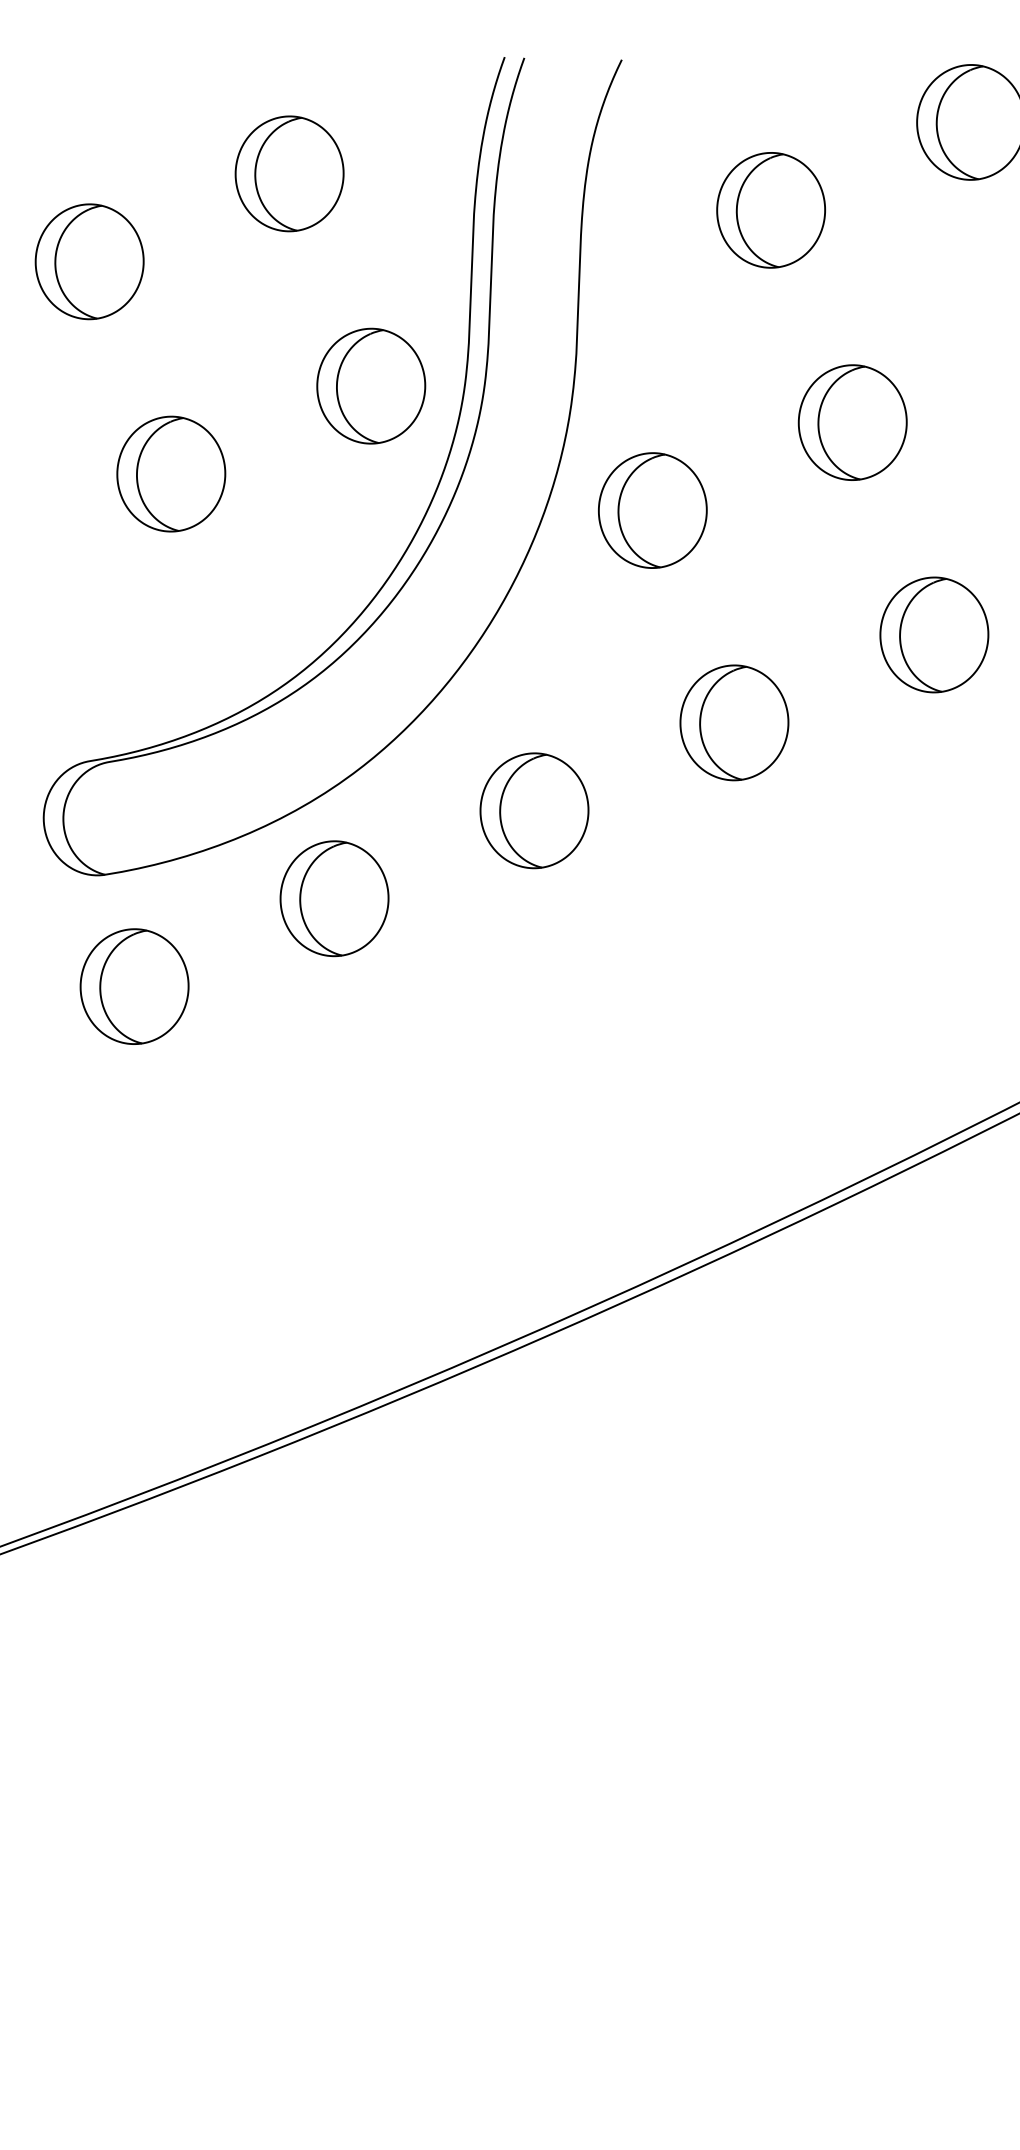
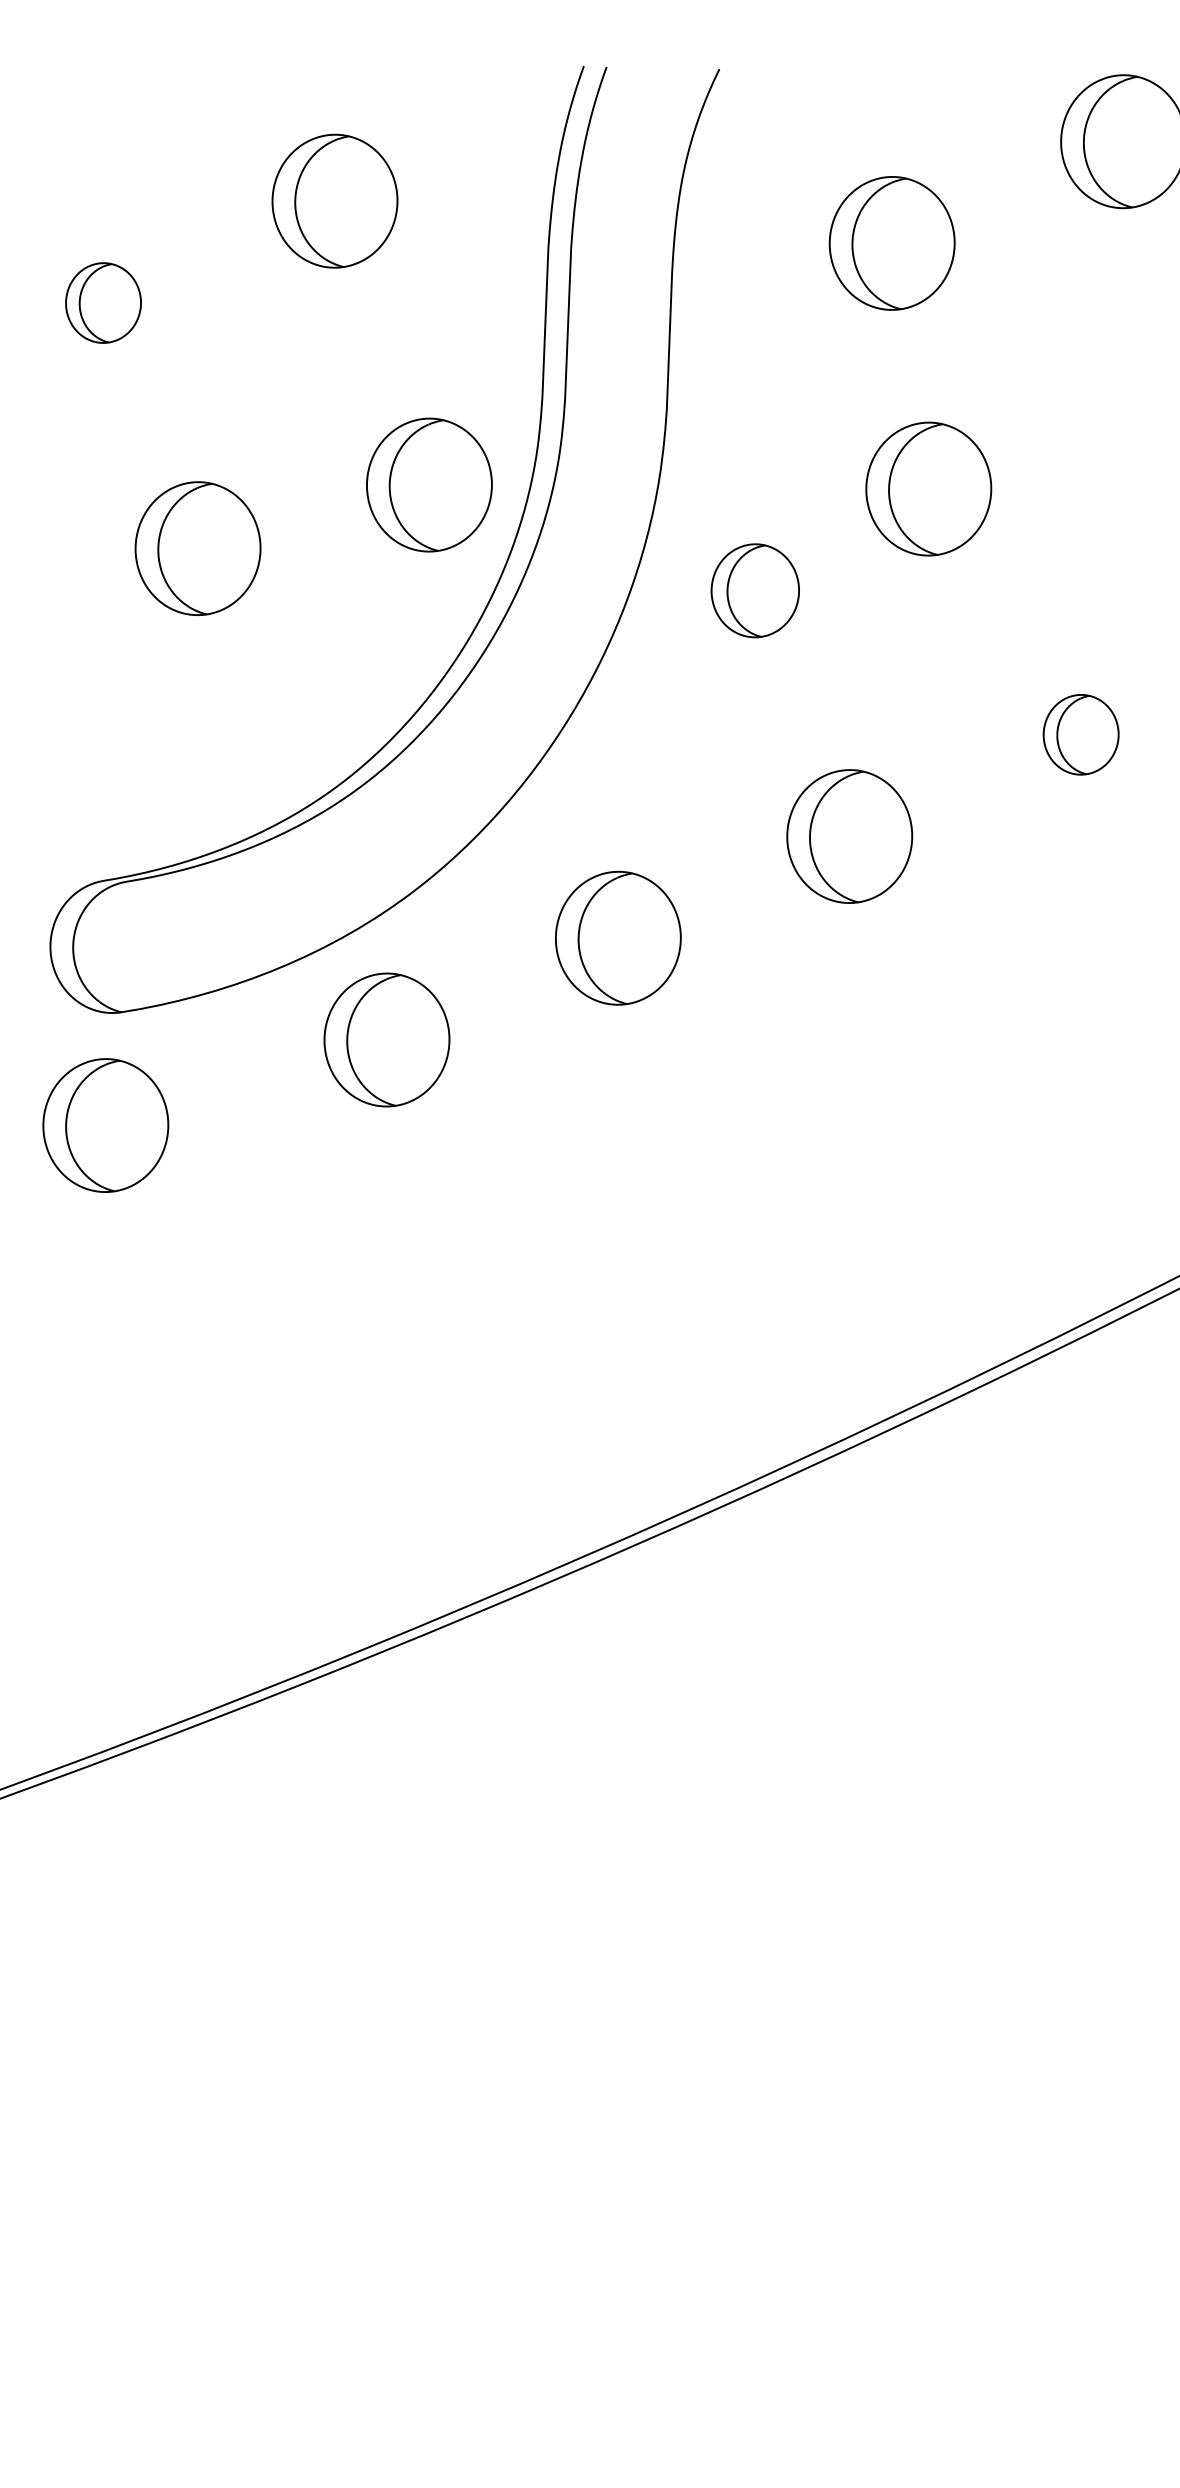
part: (89, 261) -> (103, 302), size x0.6
part: (371, 385) -> (429, 484), moved
part: (852, 422) -> (928, 488), moved
part: (652, 510) -> (754, 590), size x0.7
part: (934, 634) -> (1081, 734), size x0.6
part: (134, 986) -> (105, 1125), moved

